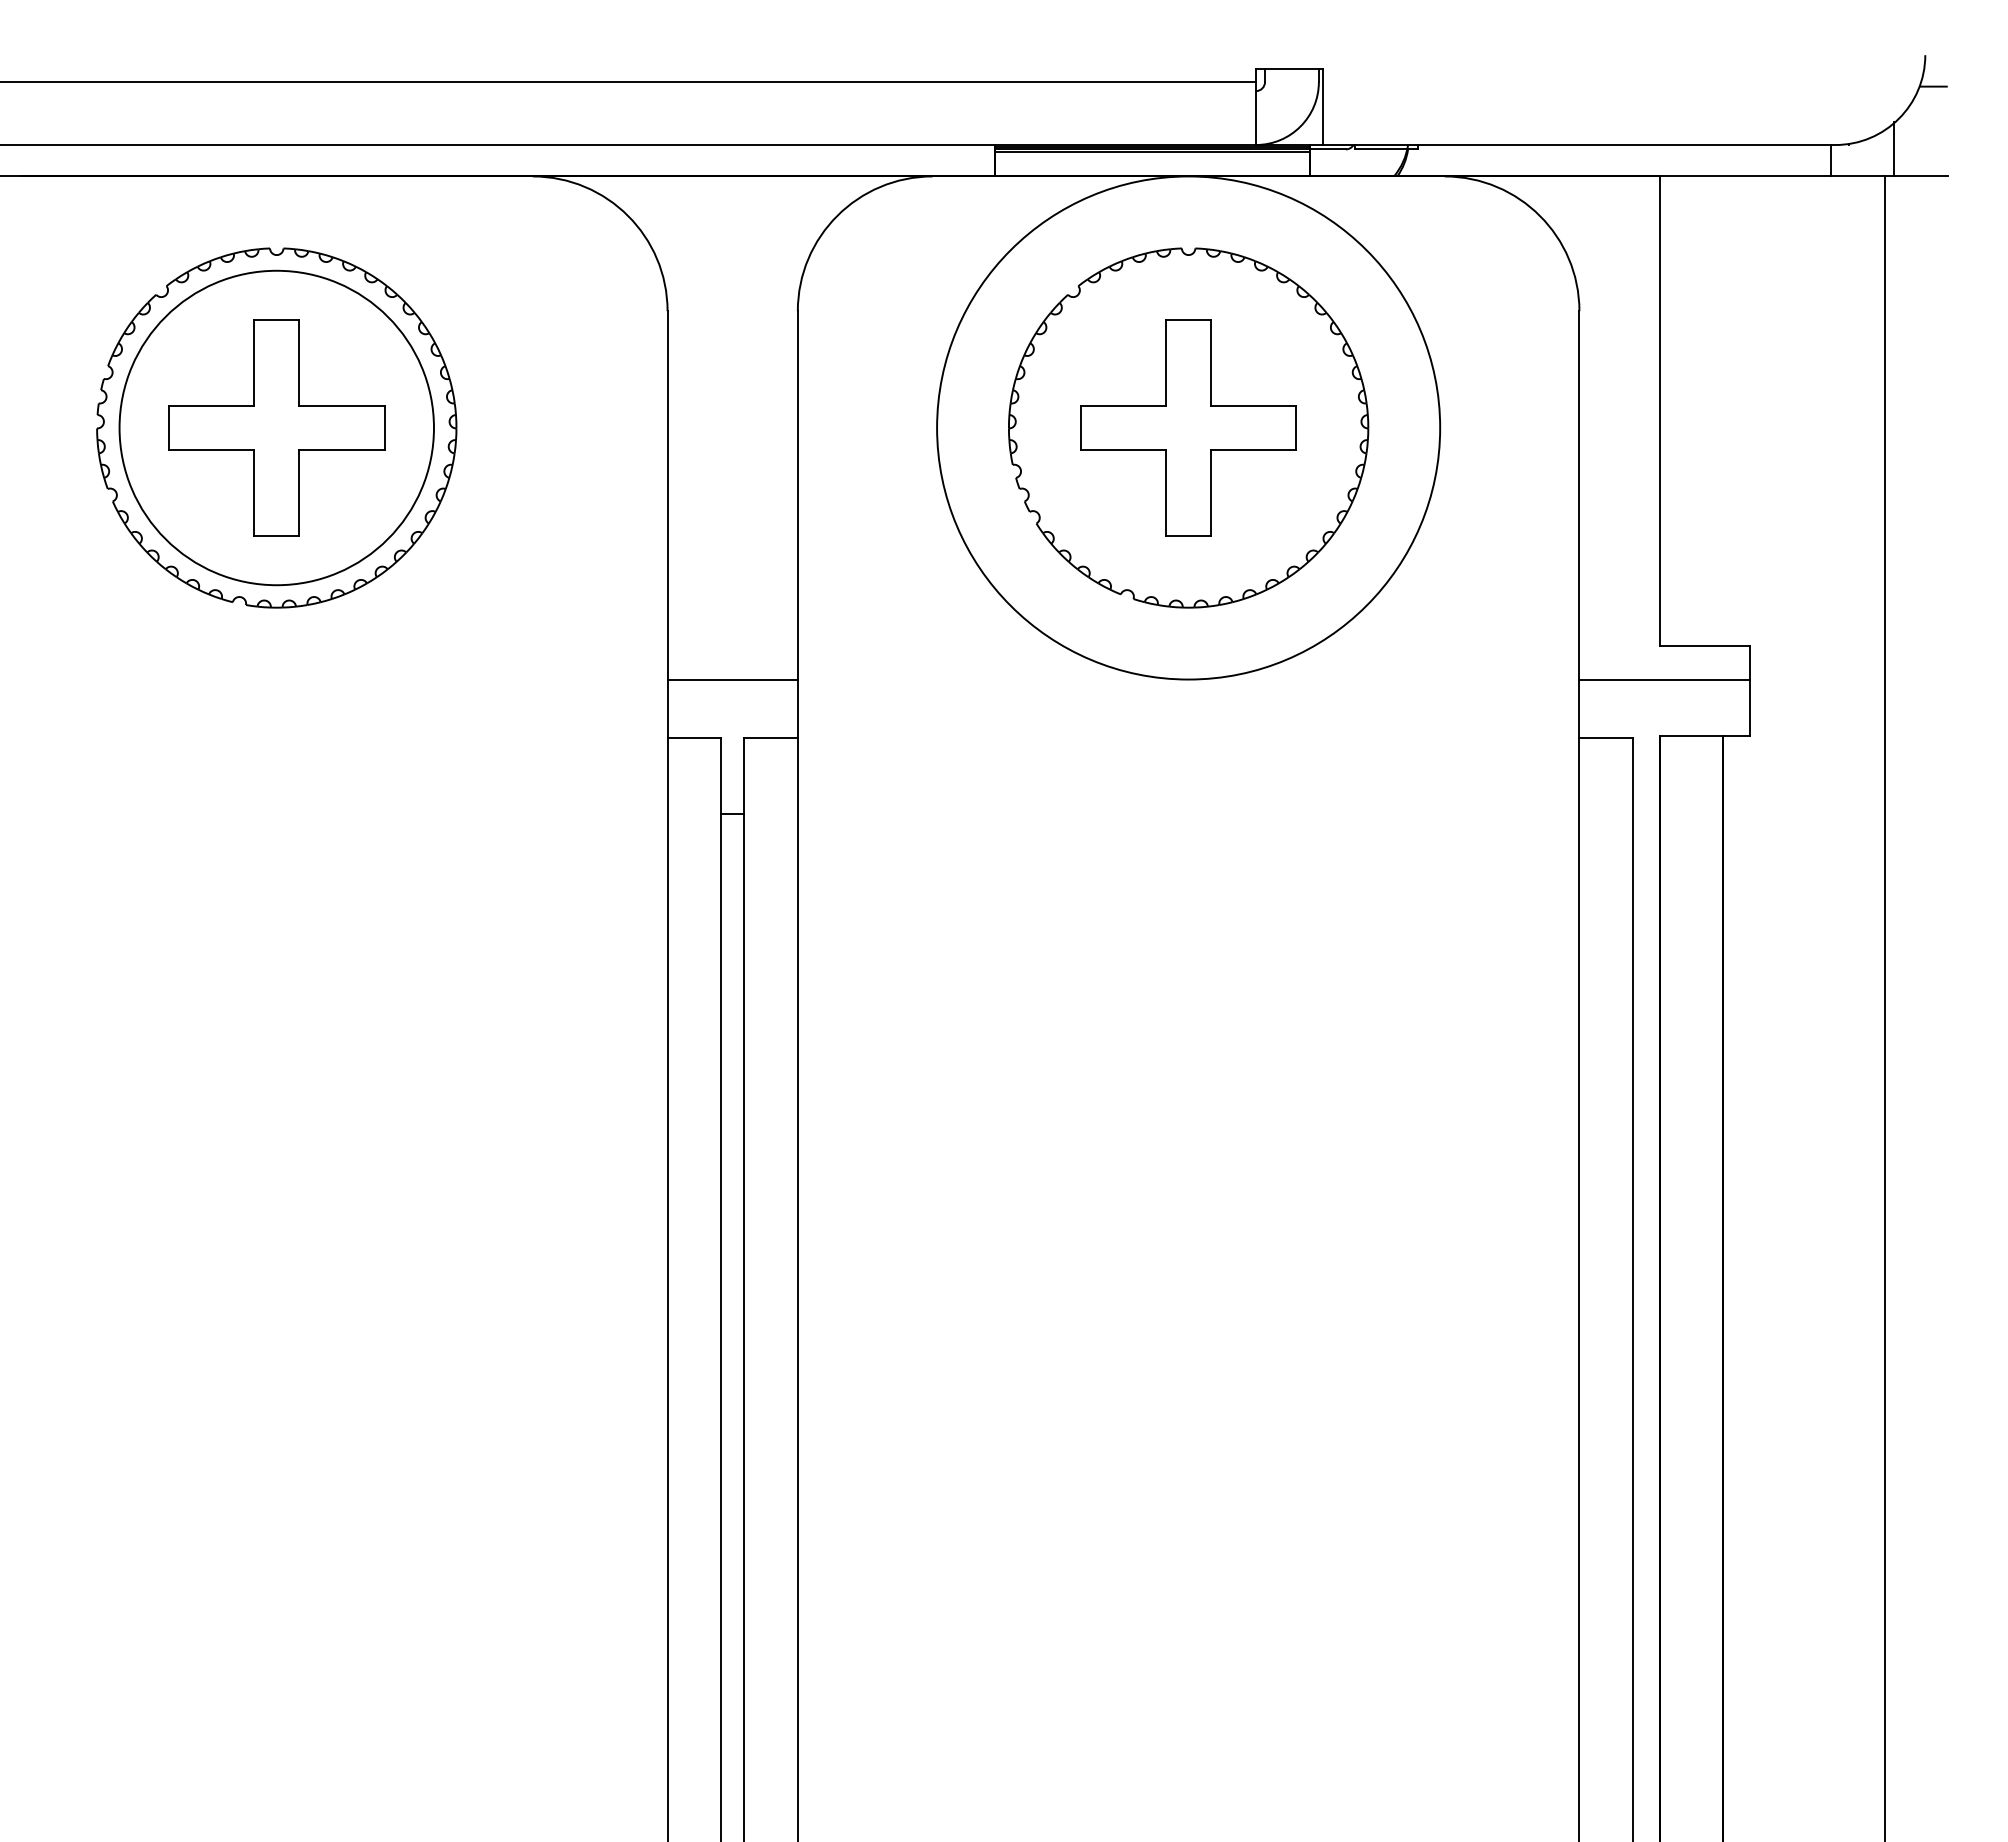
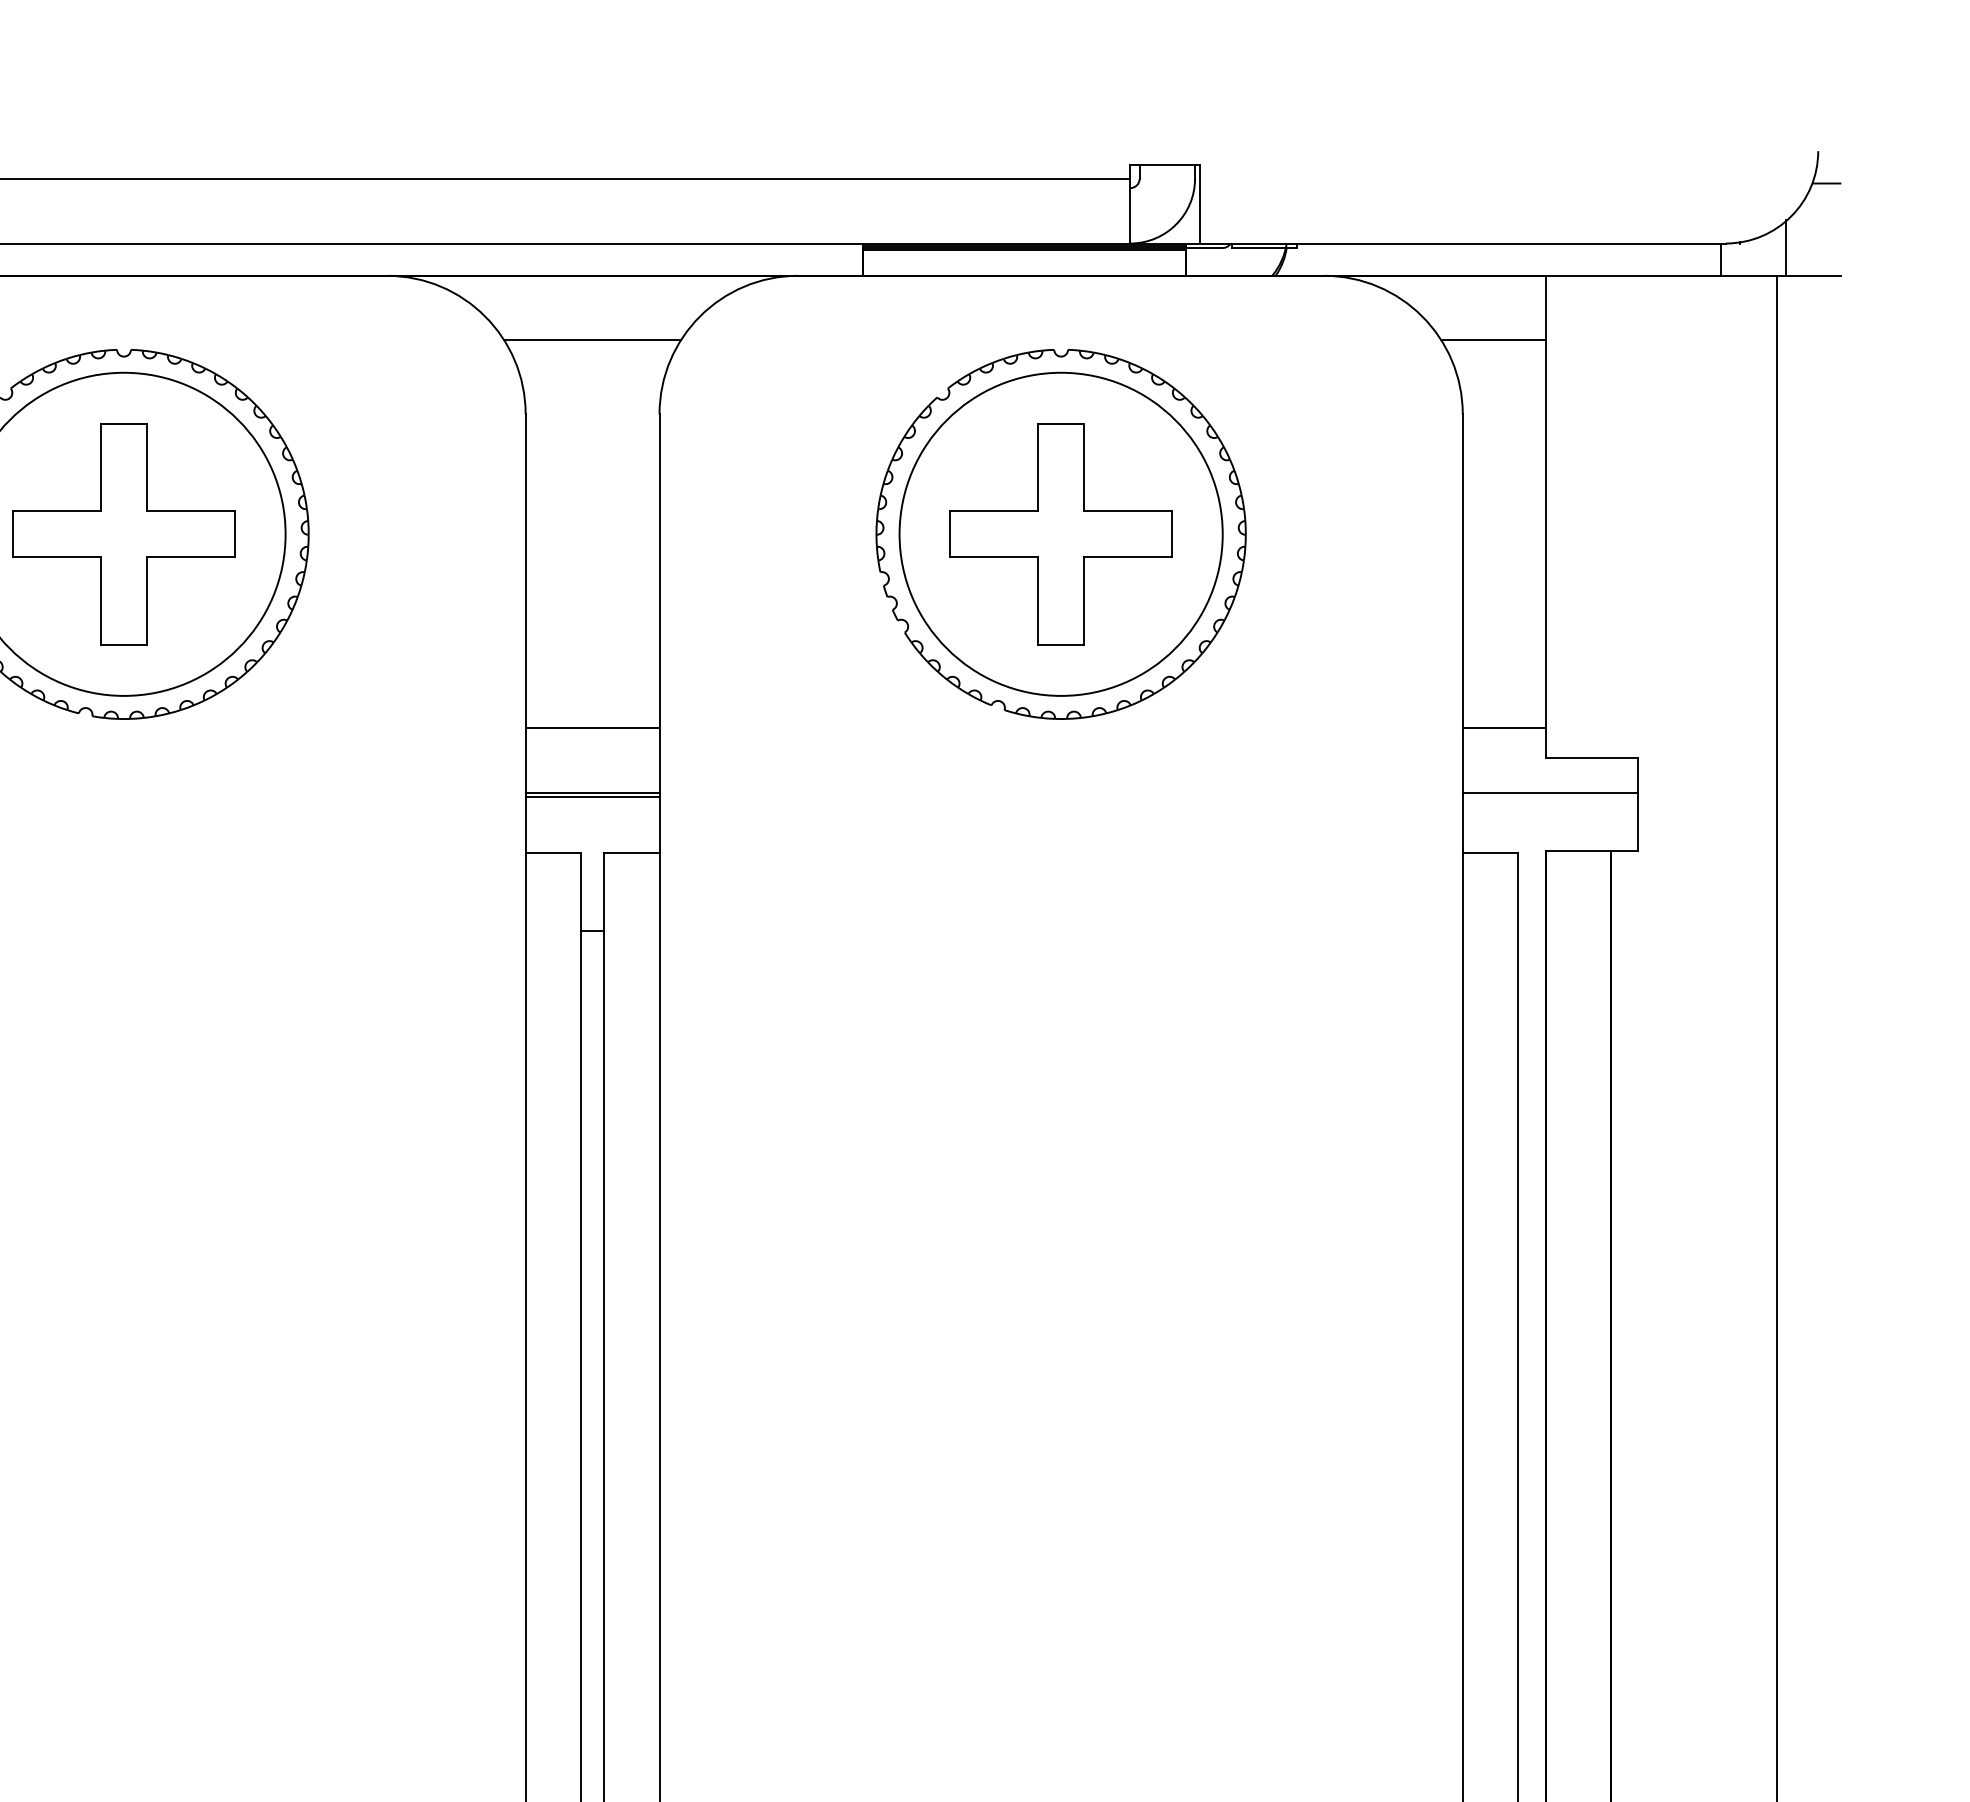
line: (732, 239) -> (592, 340), added
line: (1609, 239) -> (1493, 340), added
circle: (1188, 427) -> (1061, 533), size x0.62
line: (732, 616) -> (592, 728), added
line: (1619, 616) -> (1503, 728), added
line: (732, 684) -> (592, 797), added

